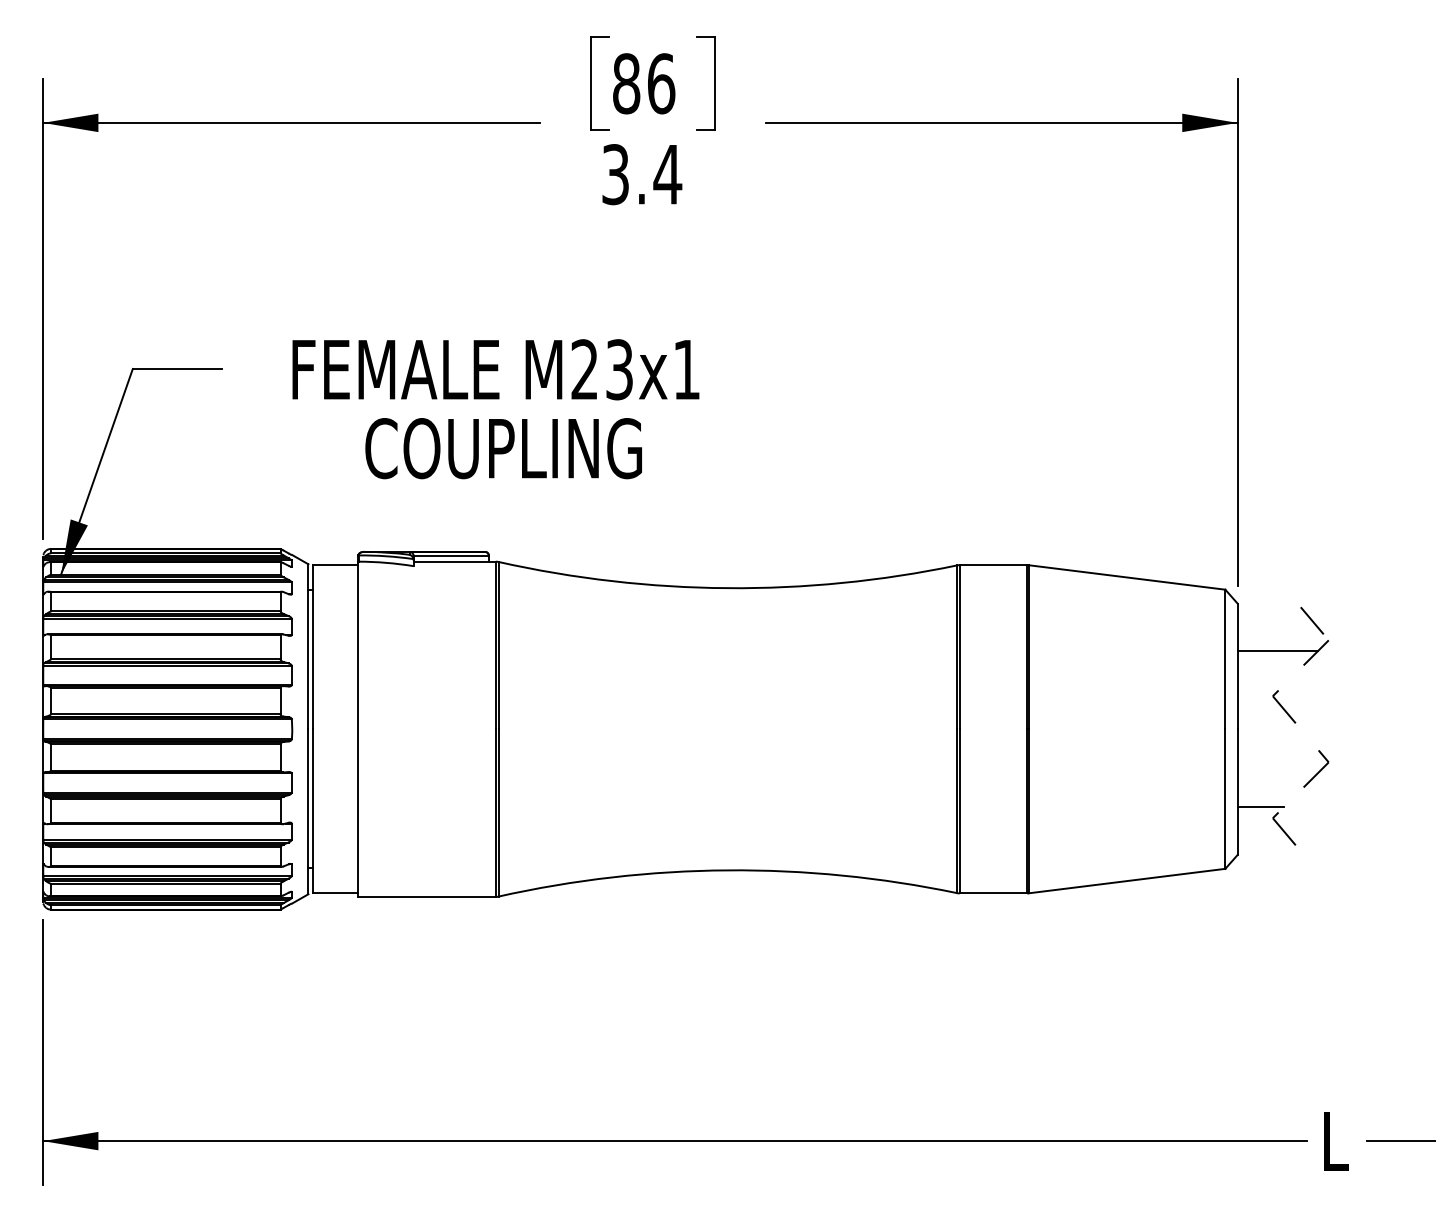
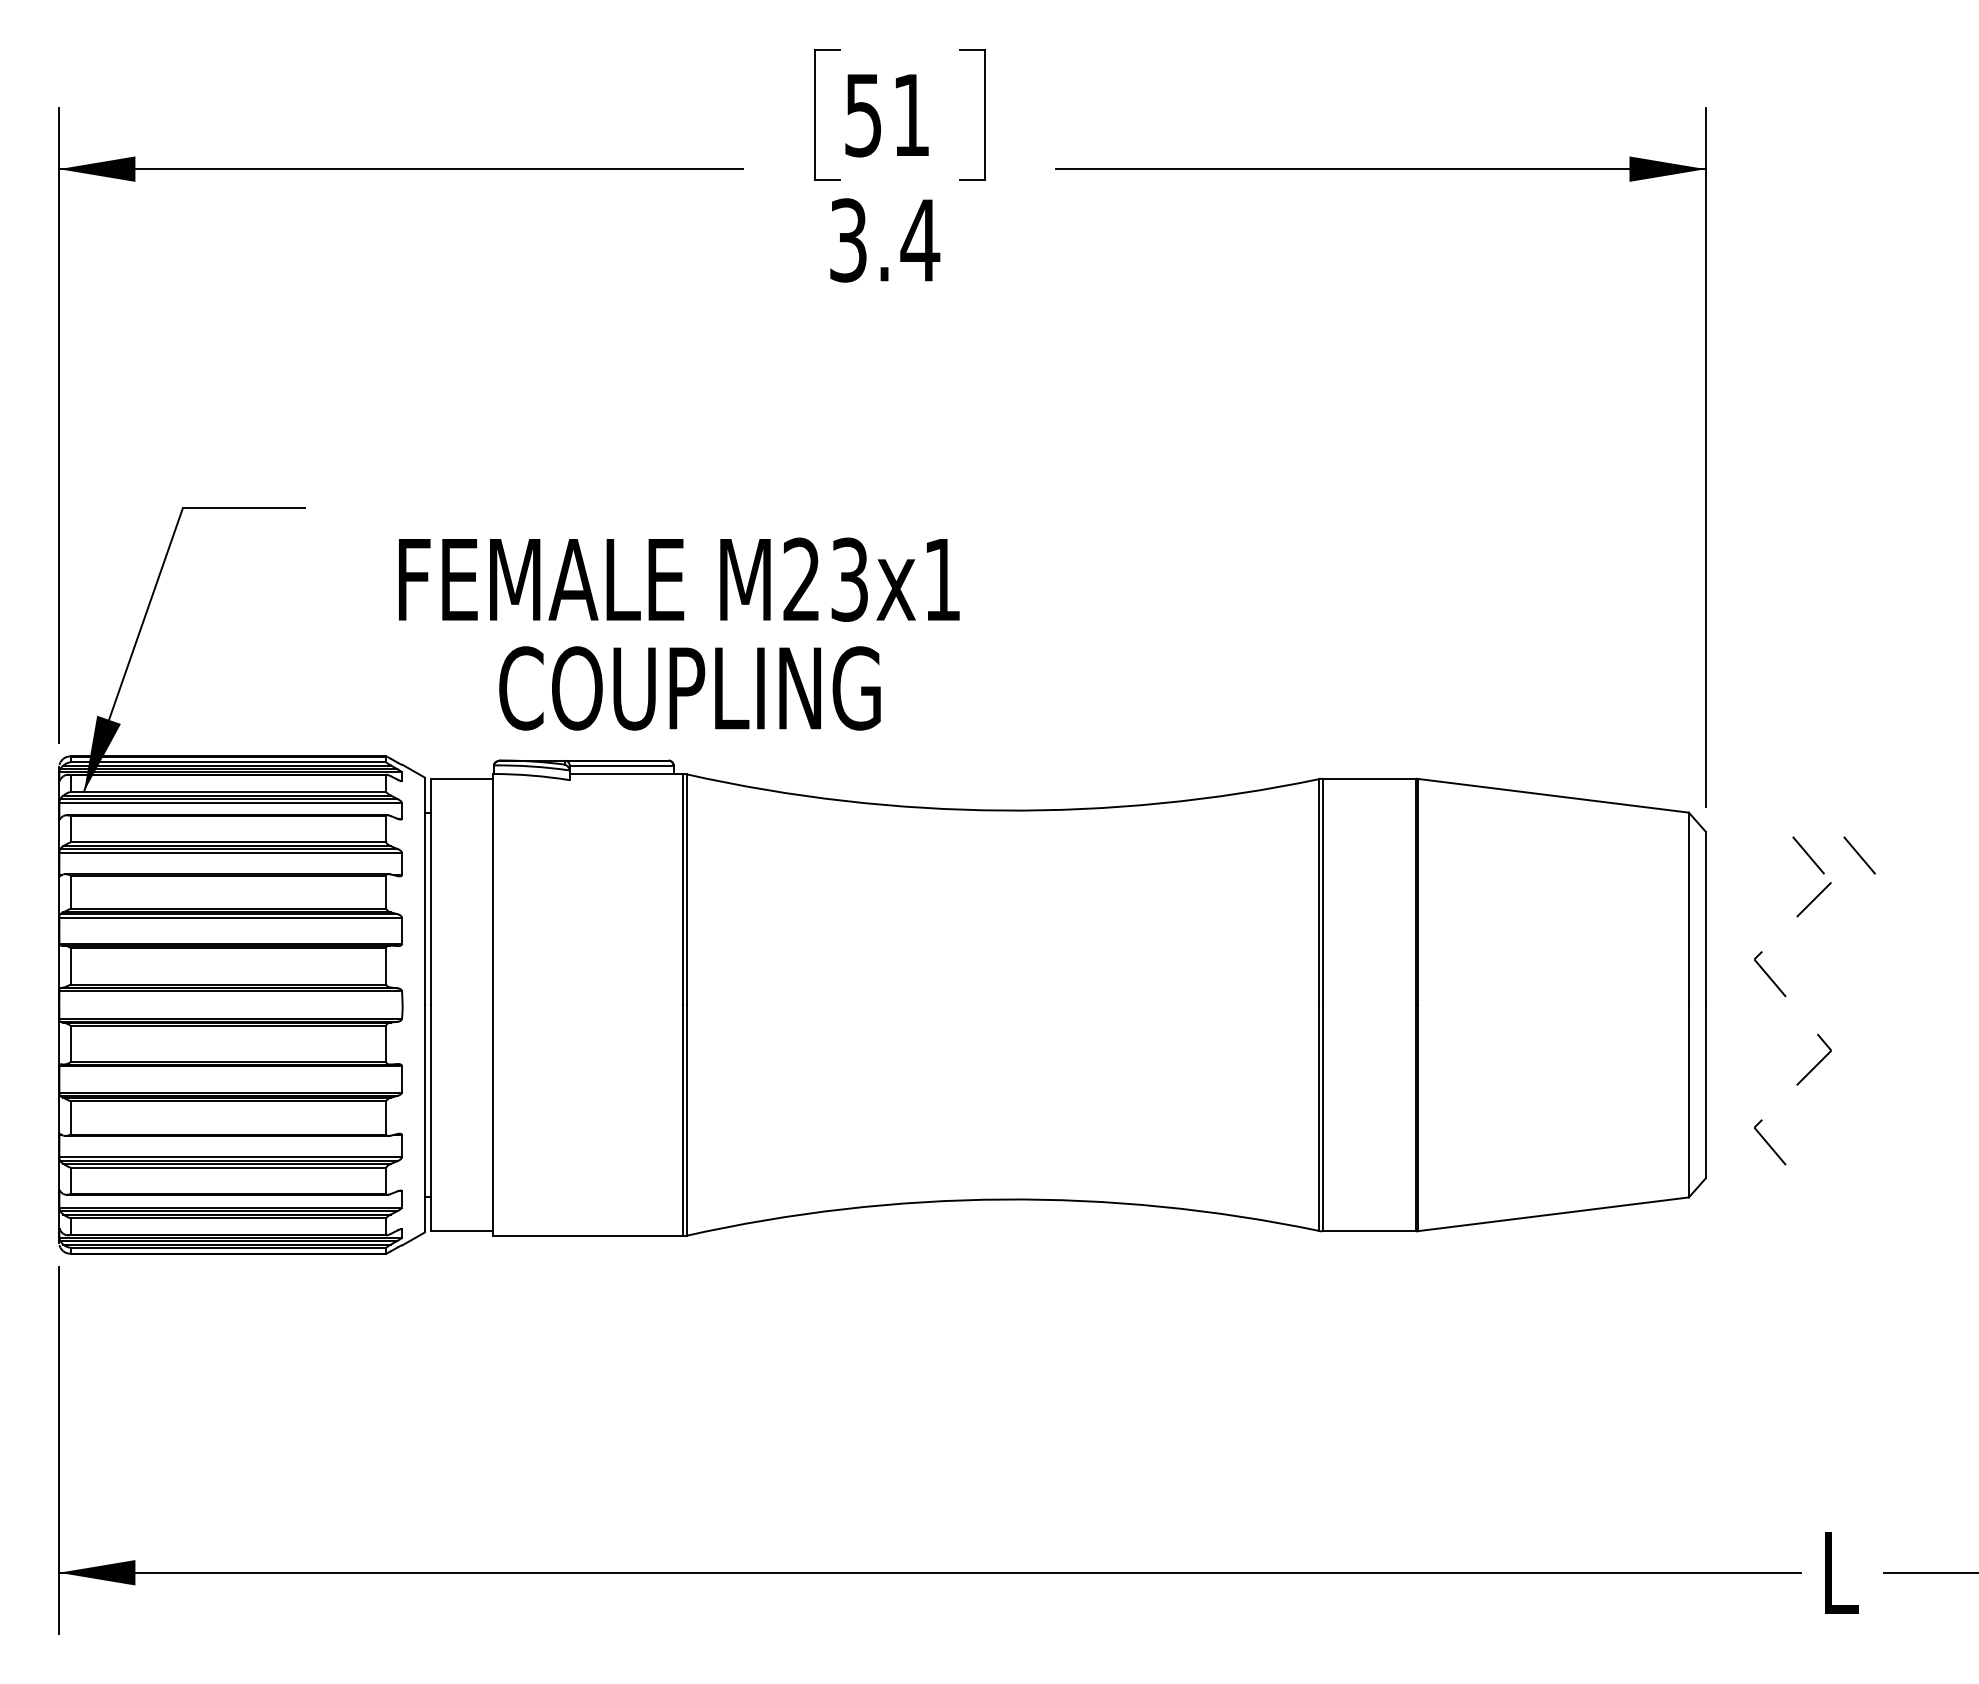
text: (644, 83) -> (888, 114), 86 -> 51
text: (495, 409) -> (678, 634), moved
line: (1349, 620) -> (1860, 855), added
line: (1277, 651) -> (1760, 897), removed
line: (1260, 807) -> (1737, 1112), removed

